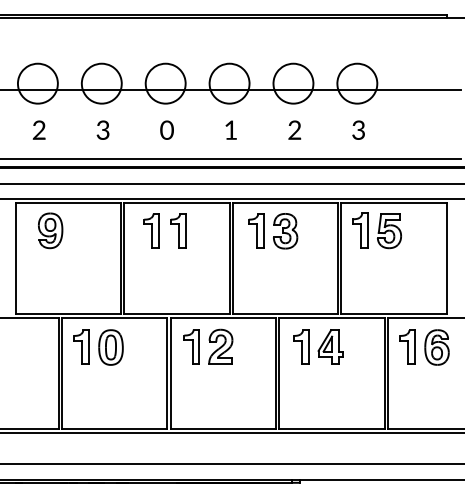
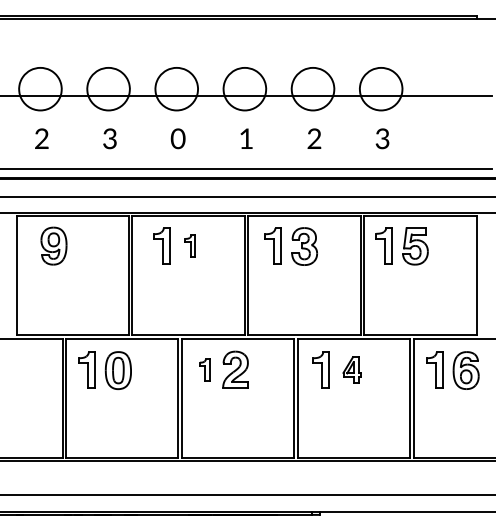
part: (177, 230) -> (189, 245), size x0.6
part: (191, 346) -> (204, 369), size x0.6
part: (329, 346) -> (351, 369), size x0.7

